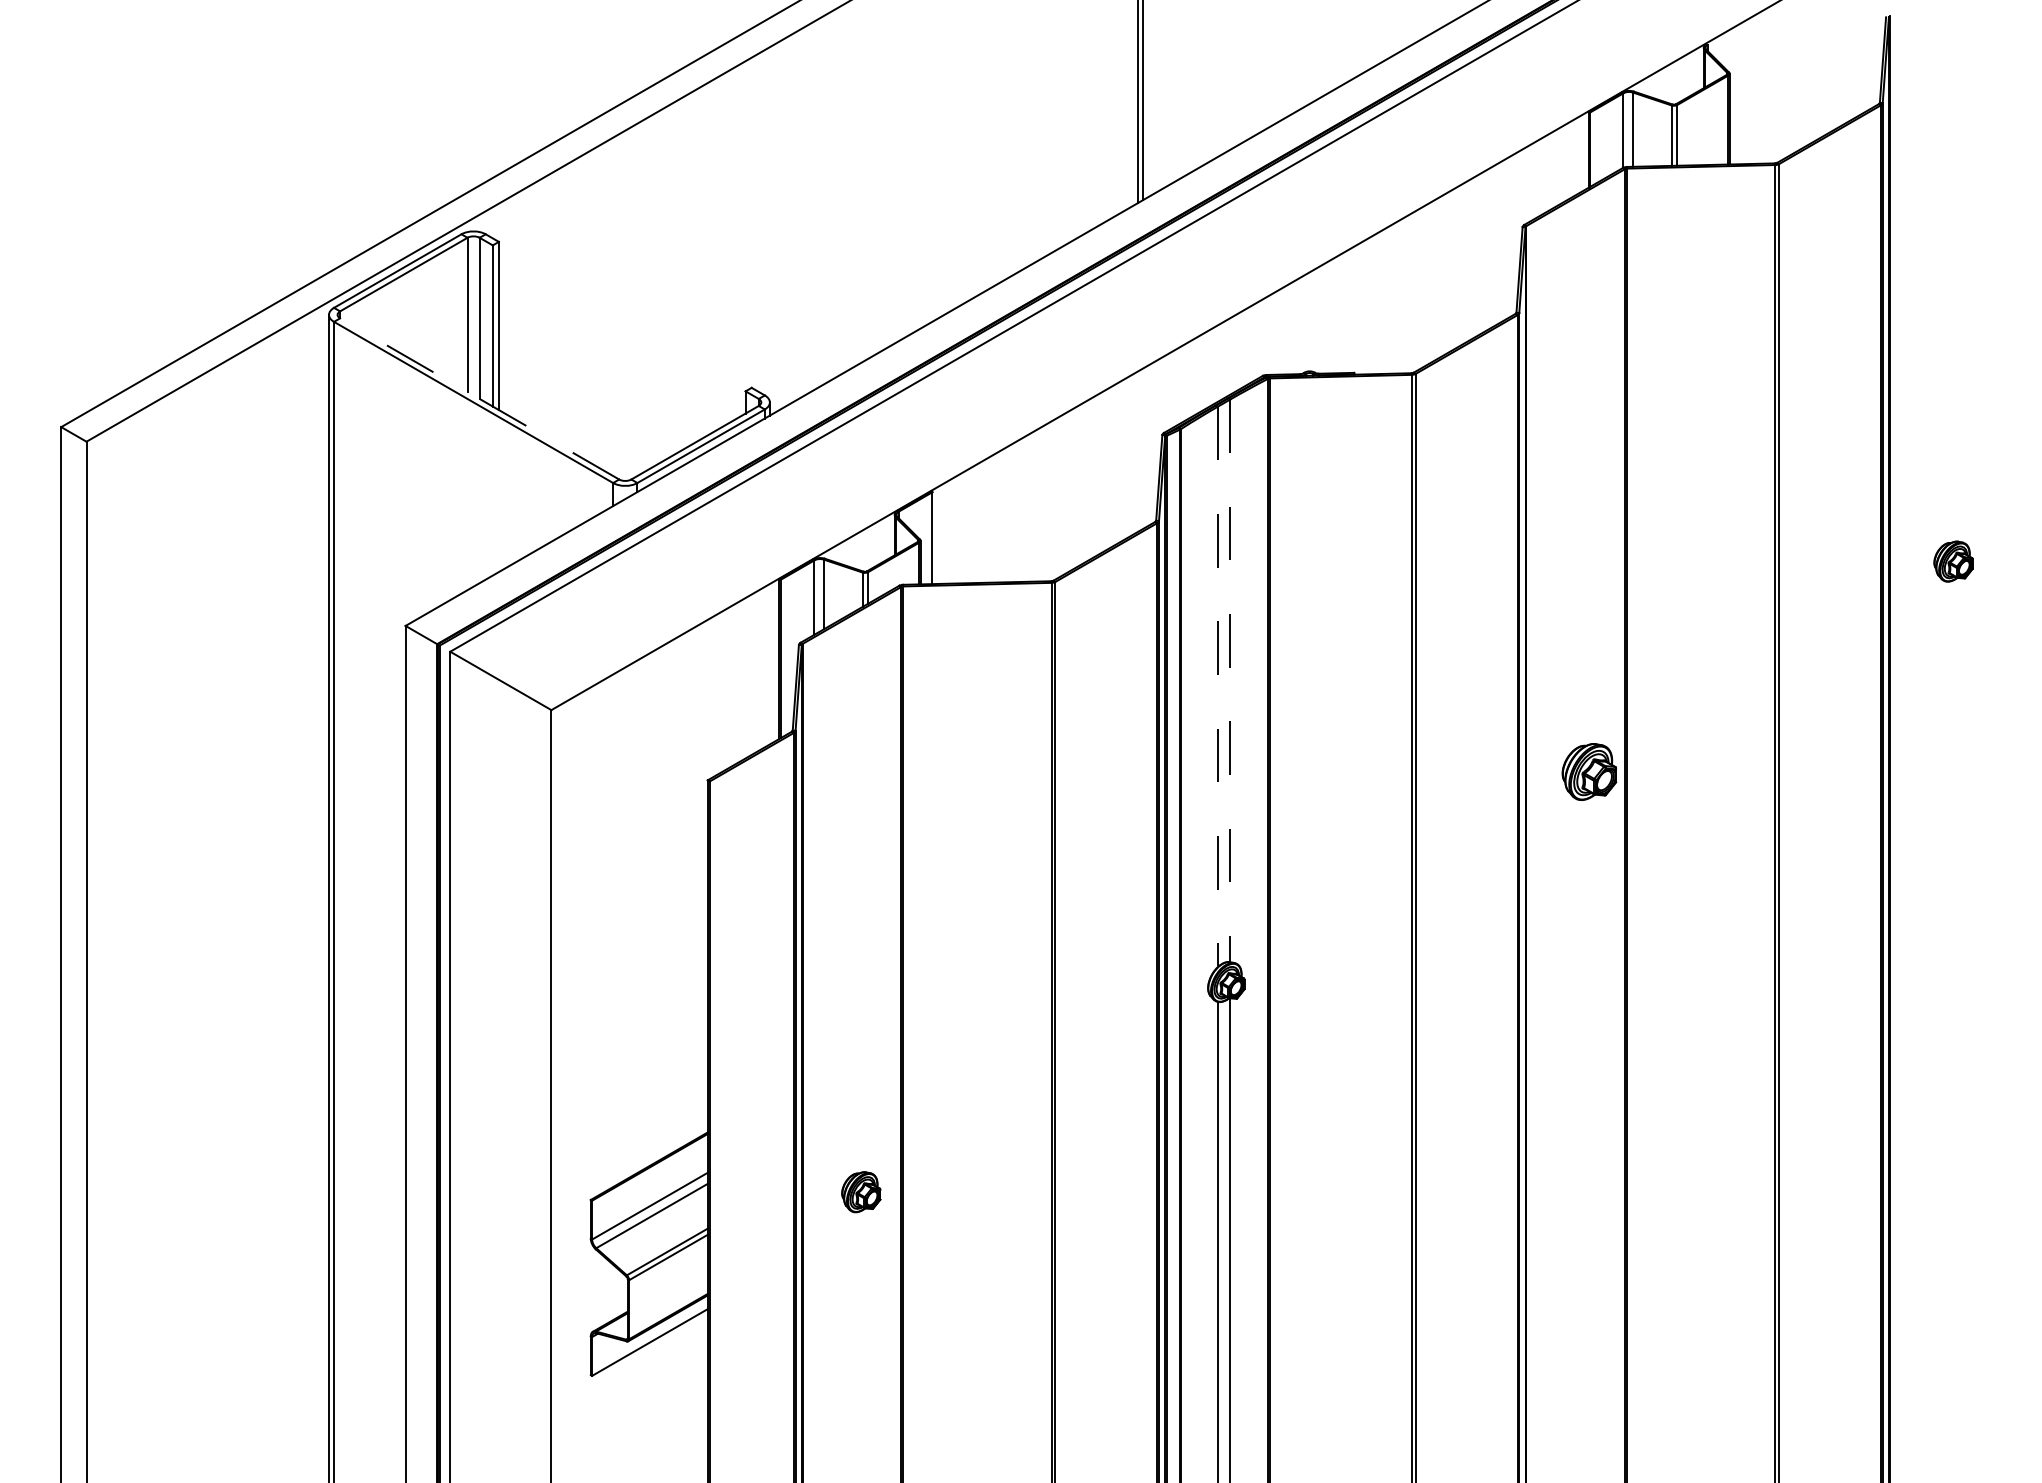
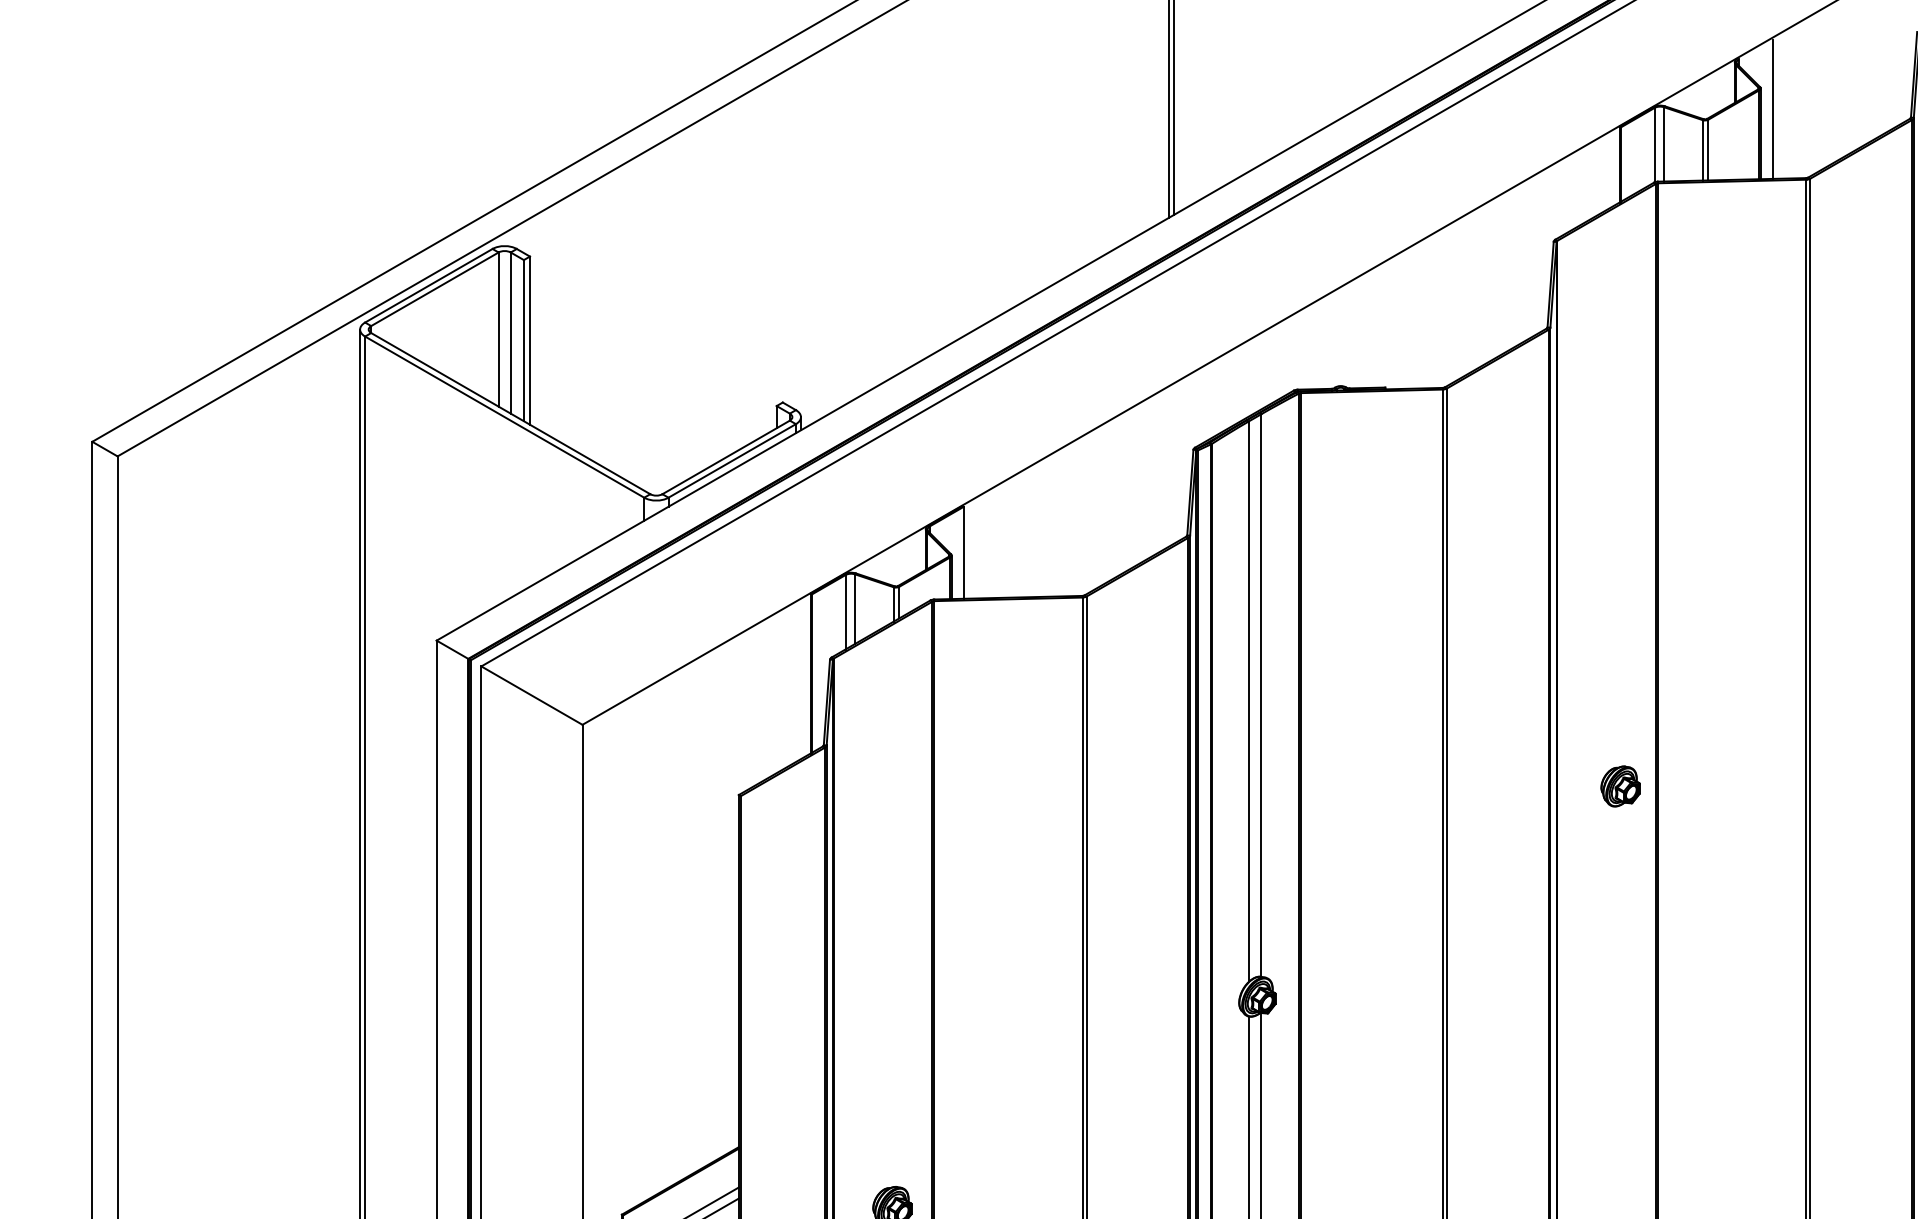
line: (1741, 94) -> (1772, 109), added
line: (479, 398) -> (510, 413), dashed -> solid
line: (1230, 681) -> (1261, 696), dashed -> solid
line: (1217, 686) -> (1248, 701), dashed -> solid
part: (1589, 771) -> (1620, 786), size x0.71

